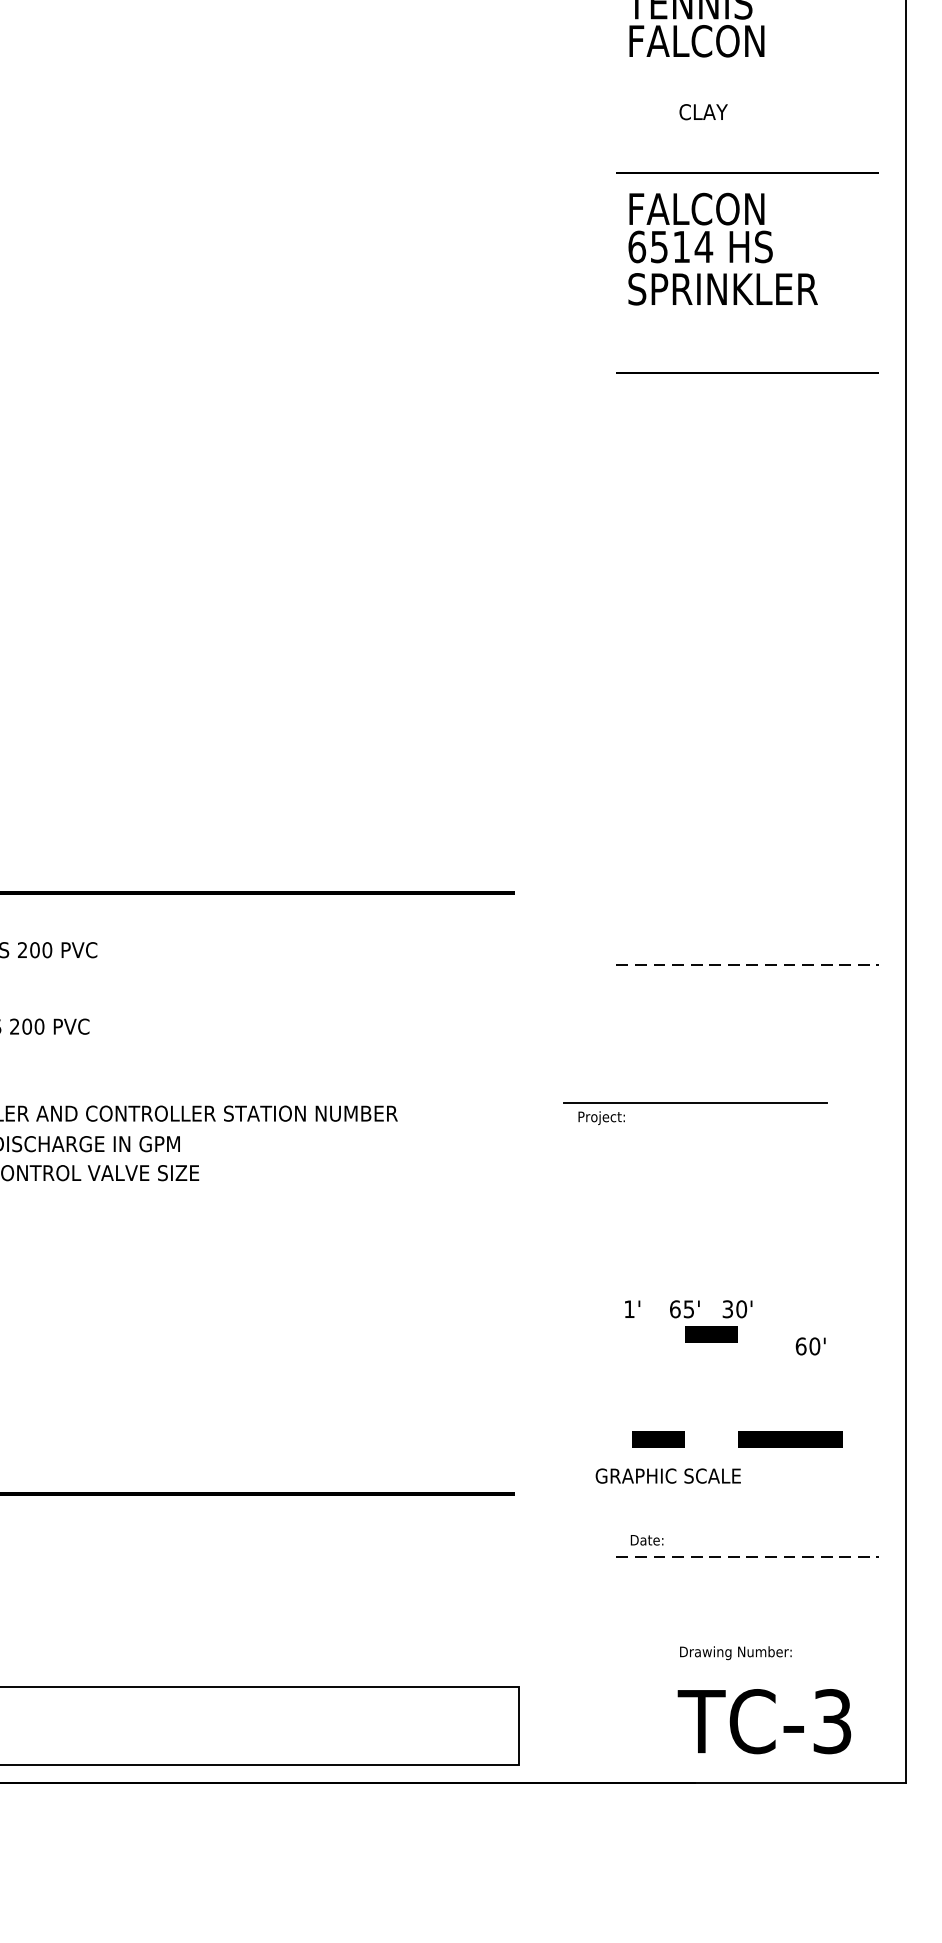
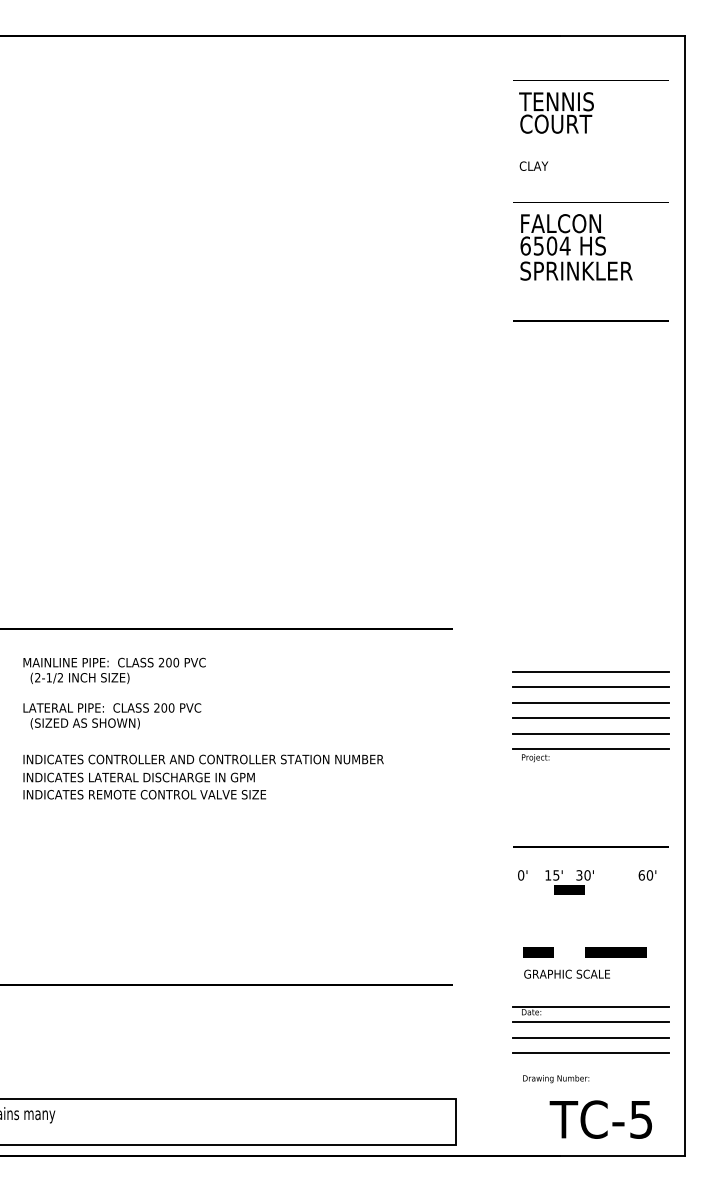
text: (695, 40) -> (560, 123), FALCON -> COURT
text: (702, 110) -> (533, 165), moved
text: (680, 246) -> (551, 245), 6514 -> 6504
line: (748, 965) -> (591, 671), dashed -> solid
line: (748, 992) -> (591, 687), added
line: (748, 1017) -> (591, 702), added
line: (748, 1044) -> (591, 718), added
line: (748, 1069) -> (591, 733), added
part: (694, 1113) -> (590, 755), moved
line: (746, 1260) -> (590, 846), added
text: (630, 1309) -> (521, 875), 1' -> 0'
text: (675, 1309) -> (548, 875), 65' -> 15'
text: (810, 1346) -> (647, 875), moved
text: (667, 1474) -> (566, 973), moved
line: (748, 1530) -> (591, 1006), added
line: (748, 1557) -> (591, 1022), dashed -> solid
line: (748, 1582) -> (591, 1037), added
line: (748, 1609) -> (591, 1053), added
text: (736, 1653) -> (556, 1079), moved
text: (832, 1721) -> (641, 1119), TC-3 -> TC-5

